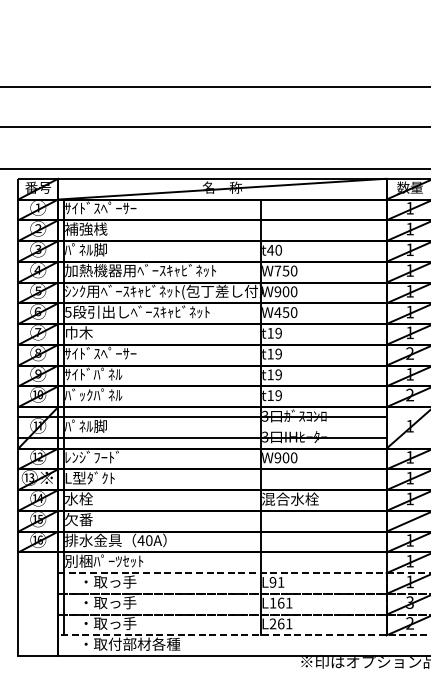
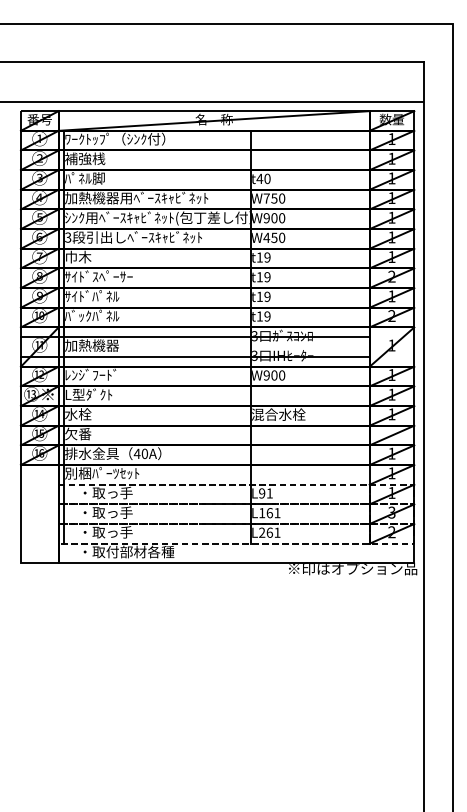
text: (118, 207) -> (115, 138), ｻｲﾄﾞｽﾍﾟｰｻｰ -> ﾜｰｸﾄｯﾌﾟ（ｼﾝｸ付）
text: (68, 311) -> (68, 236), 5 -> 3
text: (92, 426) -> (91, 345), ﾊﾟﾈﾙ脚 -> 加熱機器

